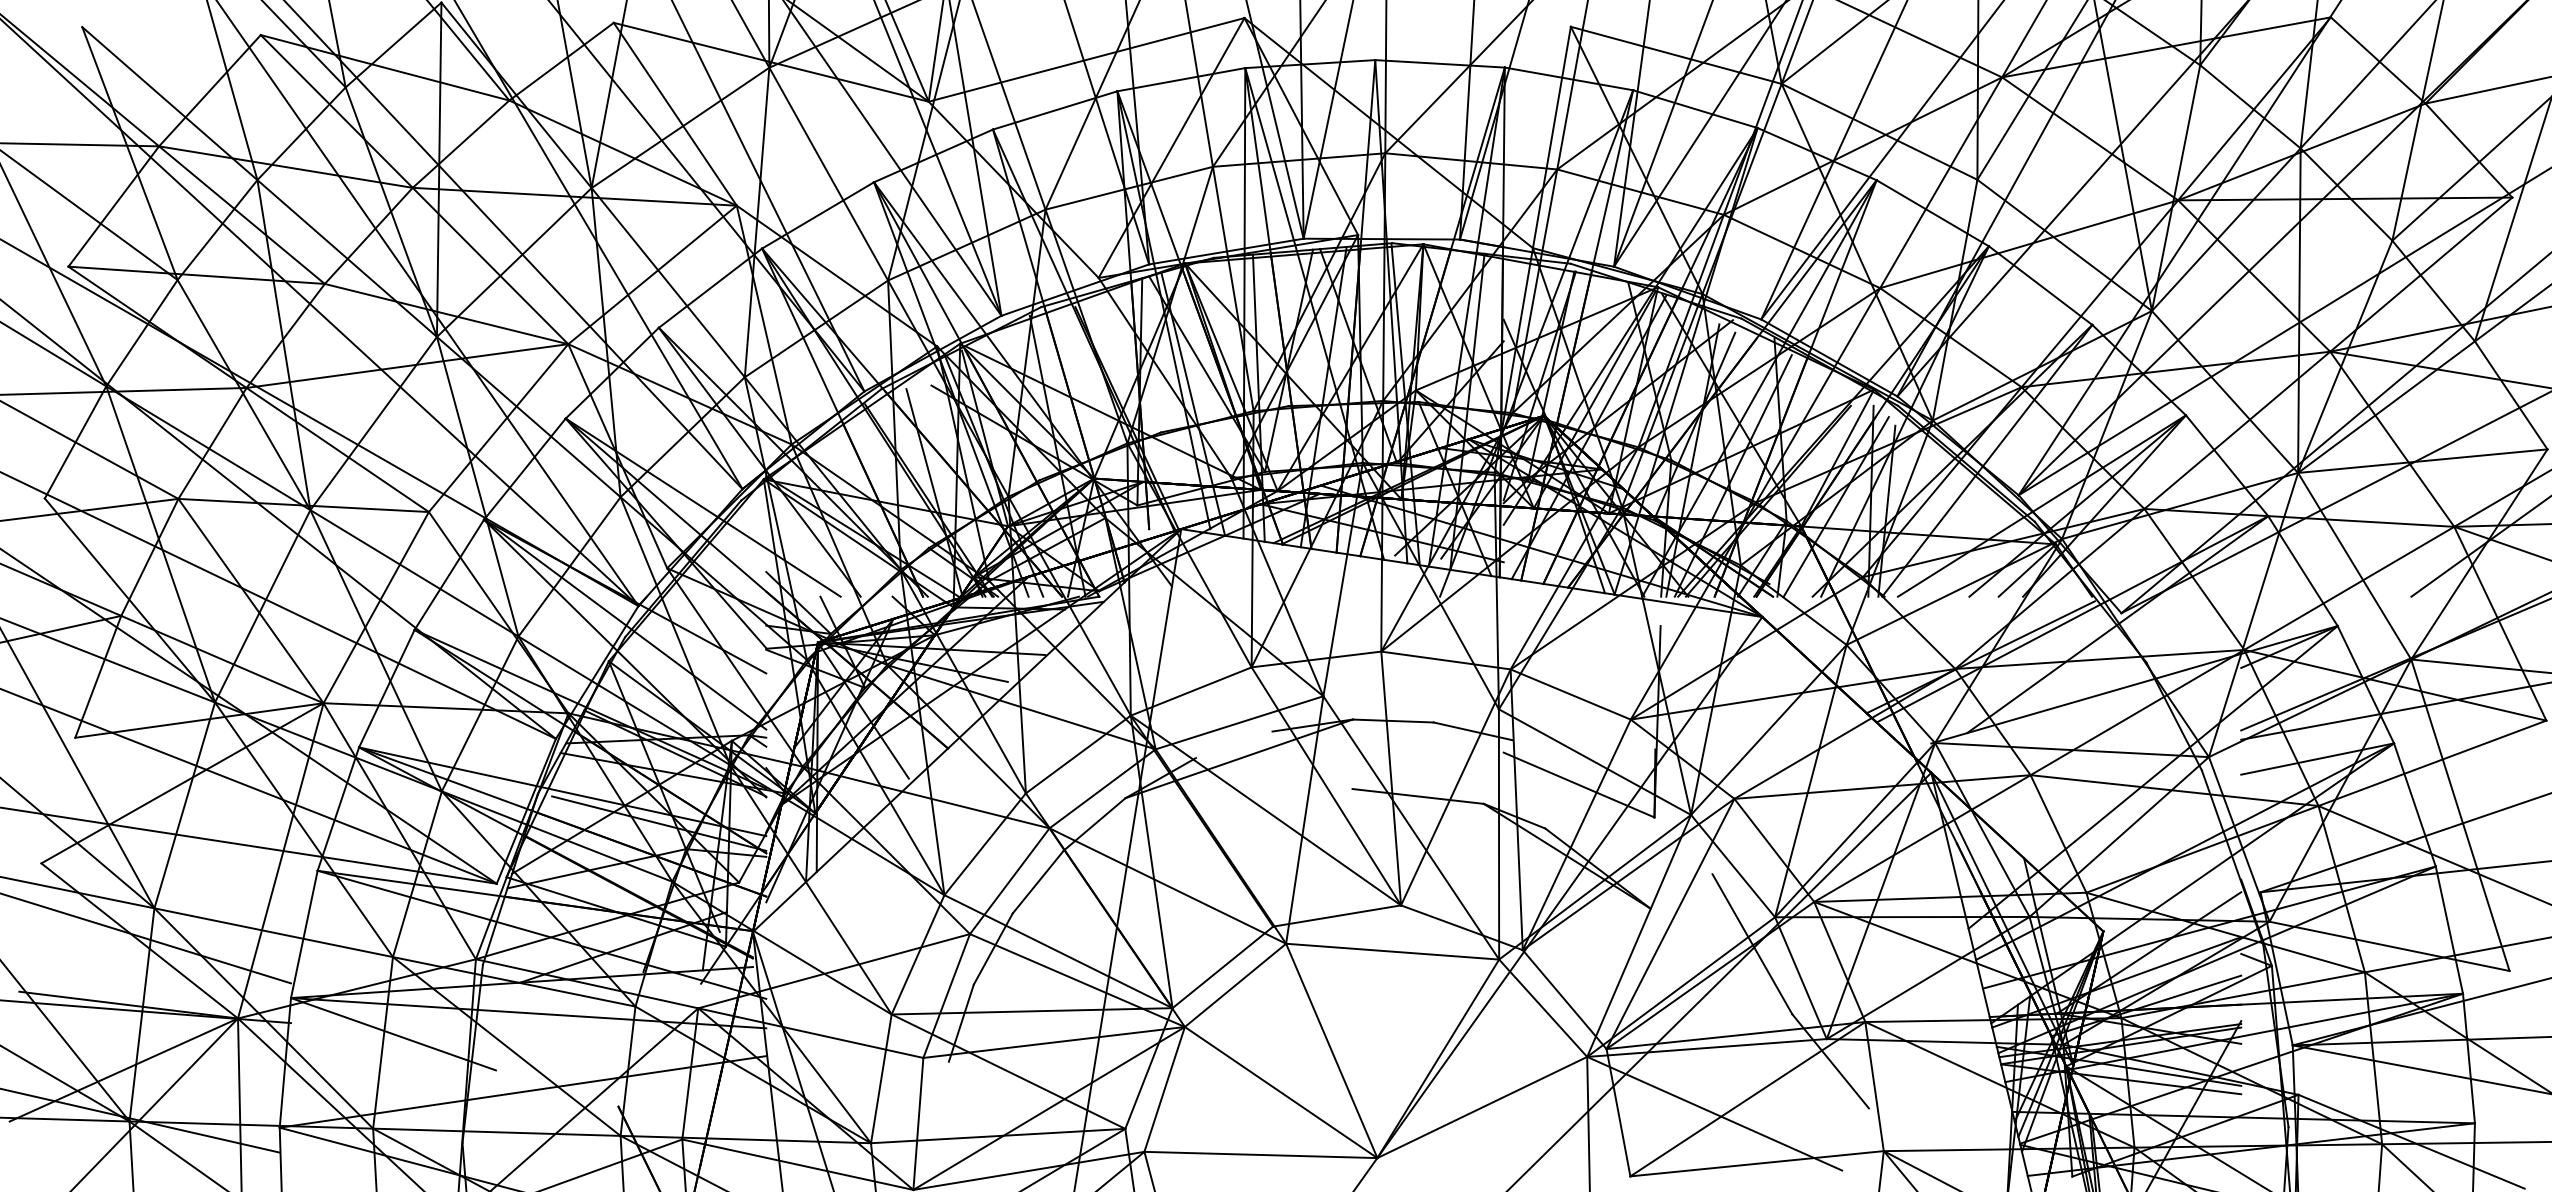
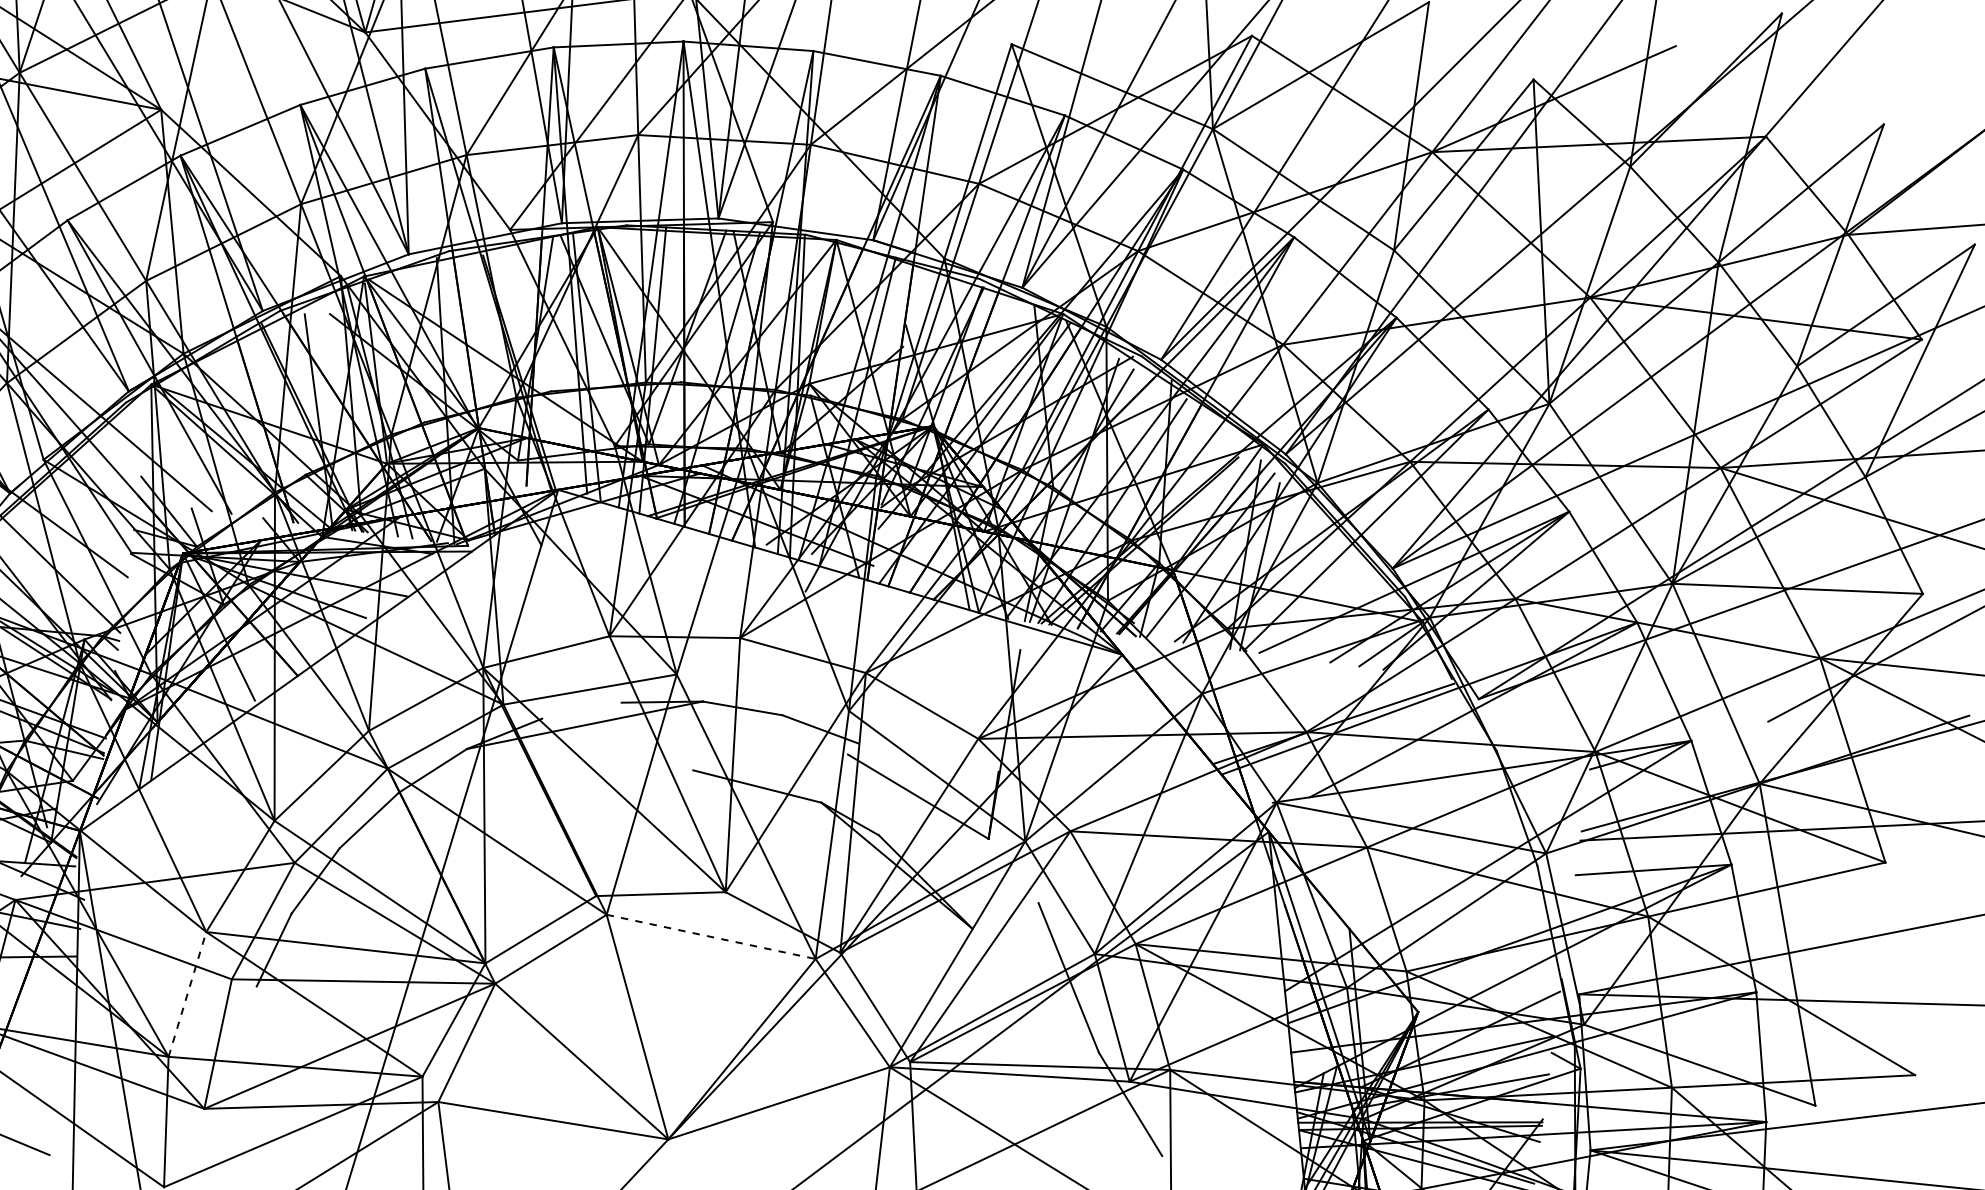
line: (1392, 951) -> (711, 936), solid -> dashed
line: (881, 1078) -> (187, 994), solid -> dashed

